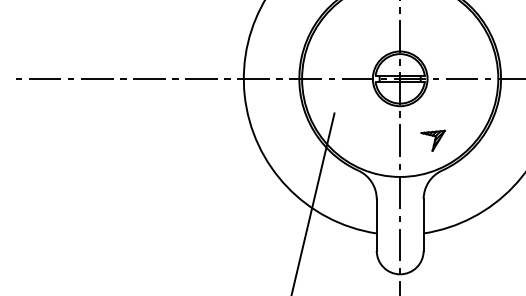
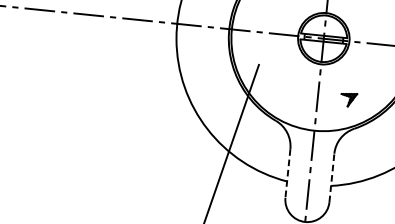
part: (432, 140) -> (348, 99), size x0.7
line: (376, 225) -> (287, 173), solid -> dashed
line: (423, 225) -> (331, 178), solid -> dashed

